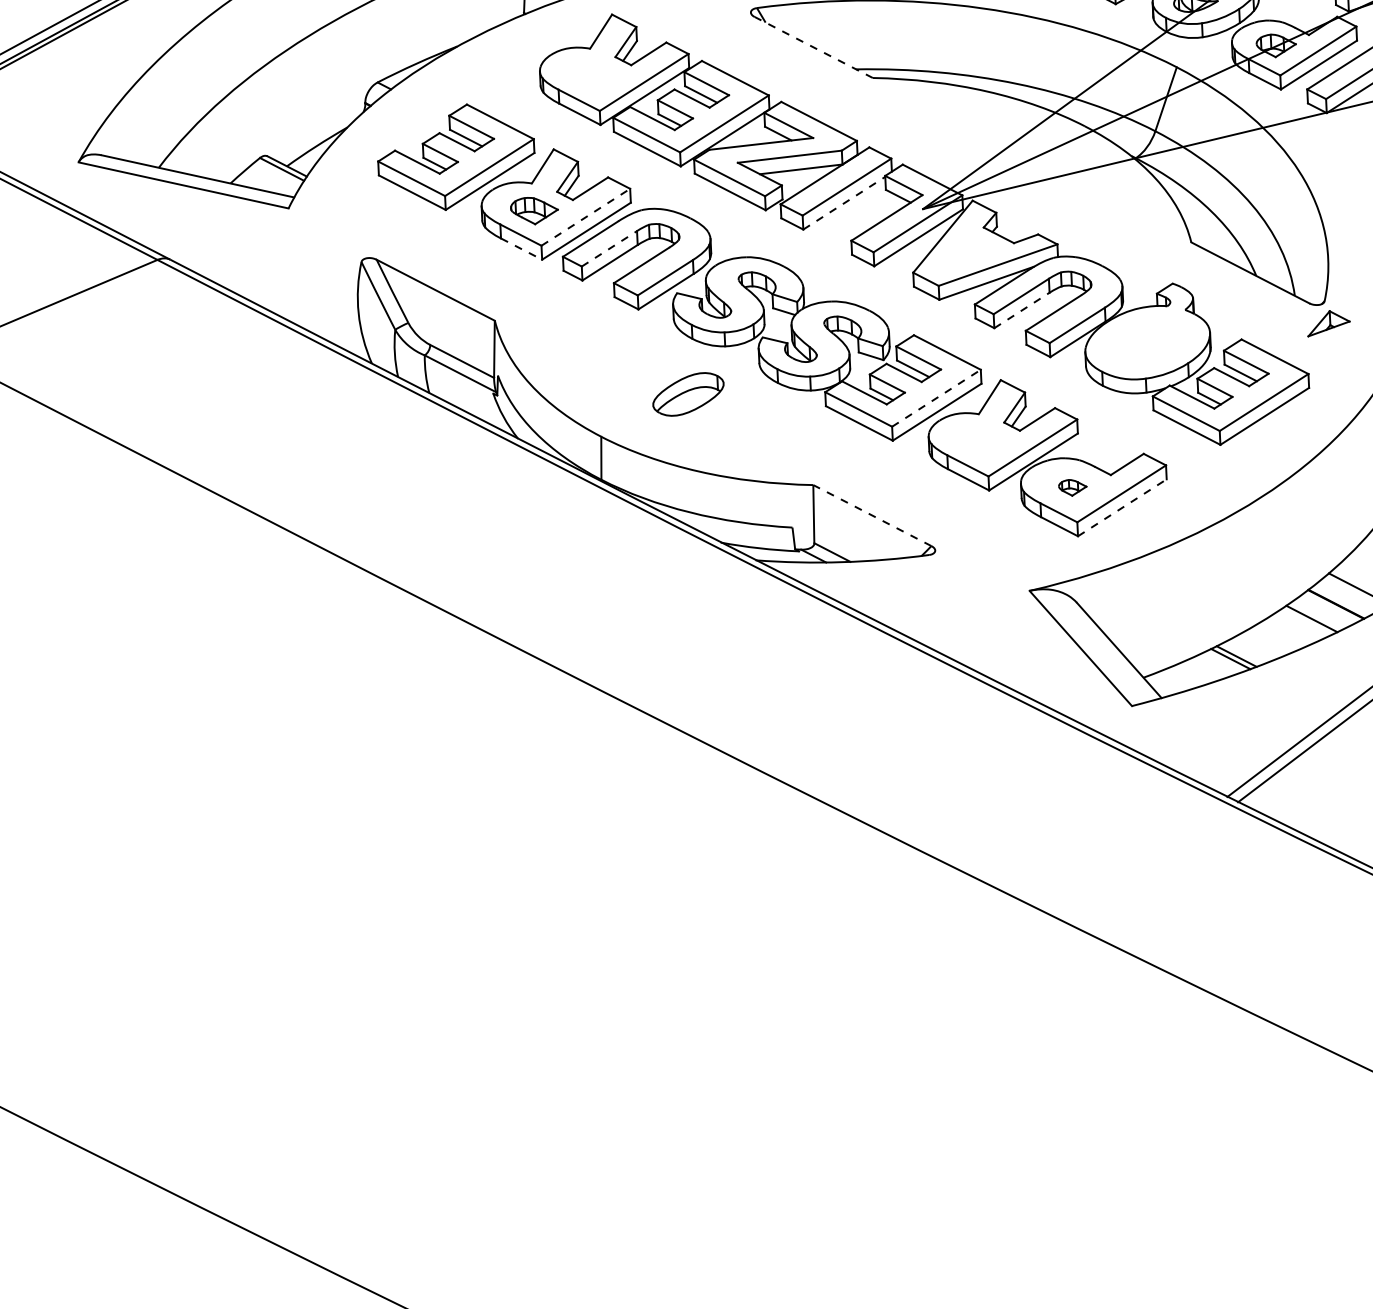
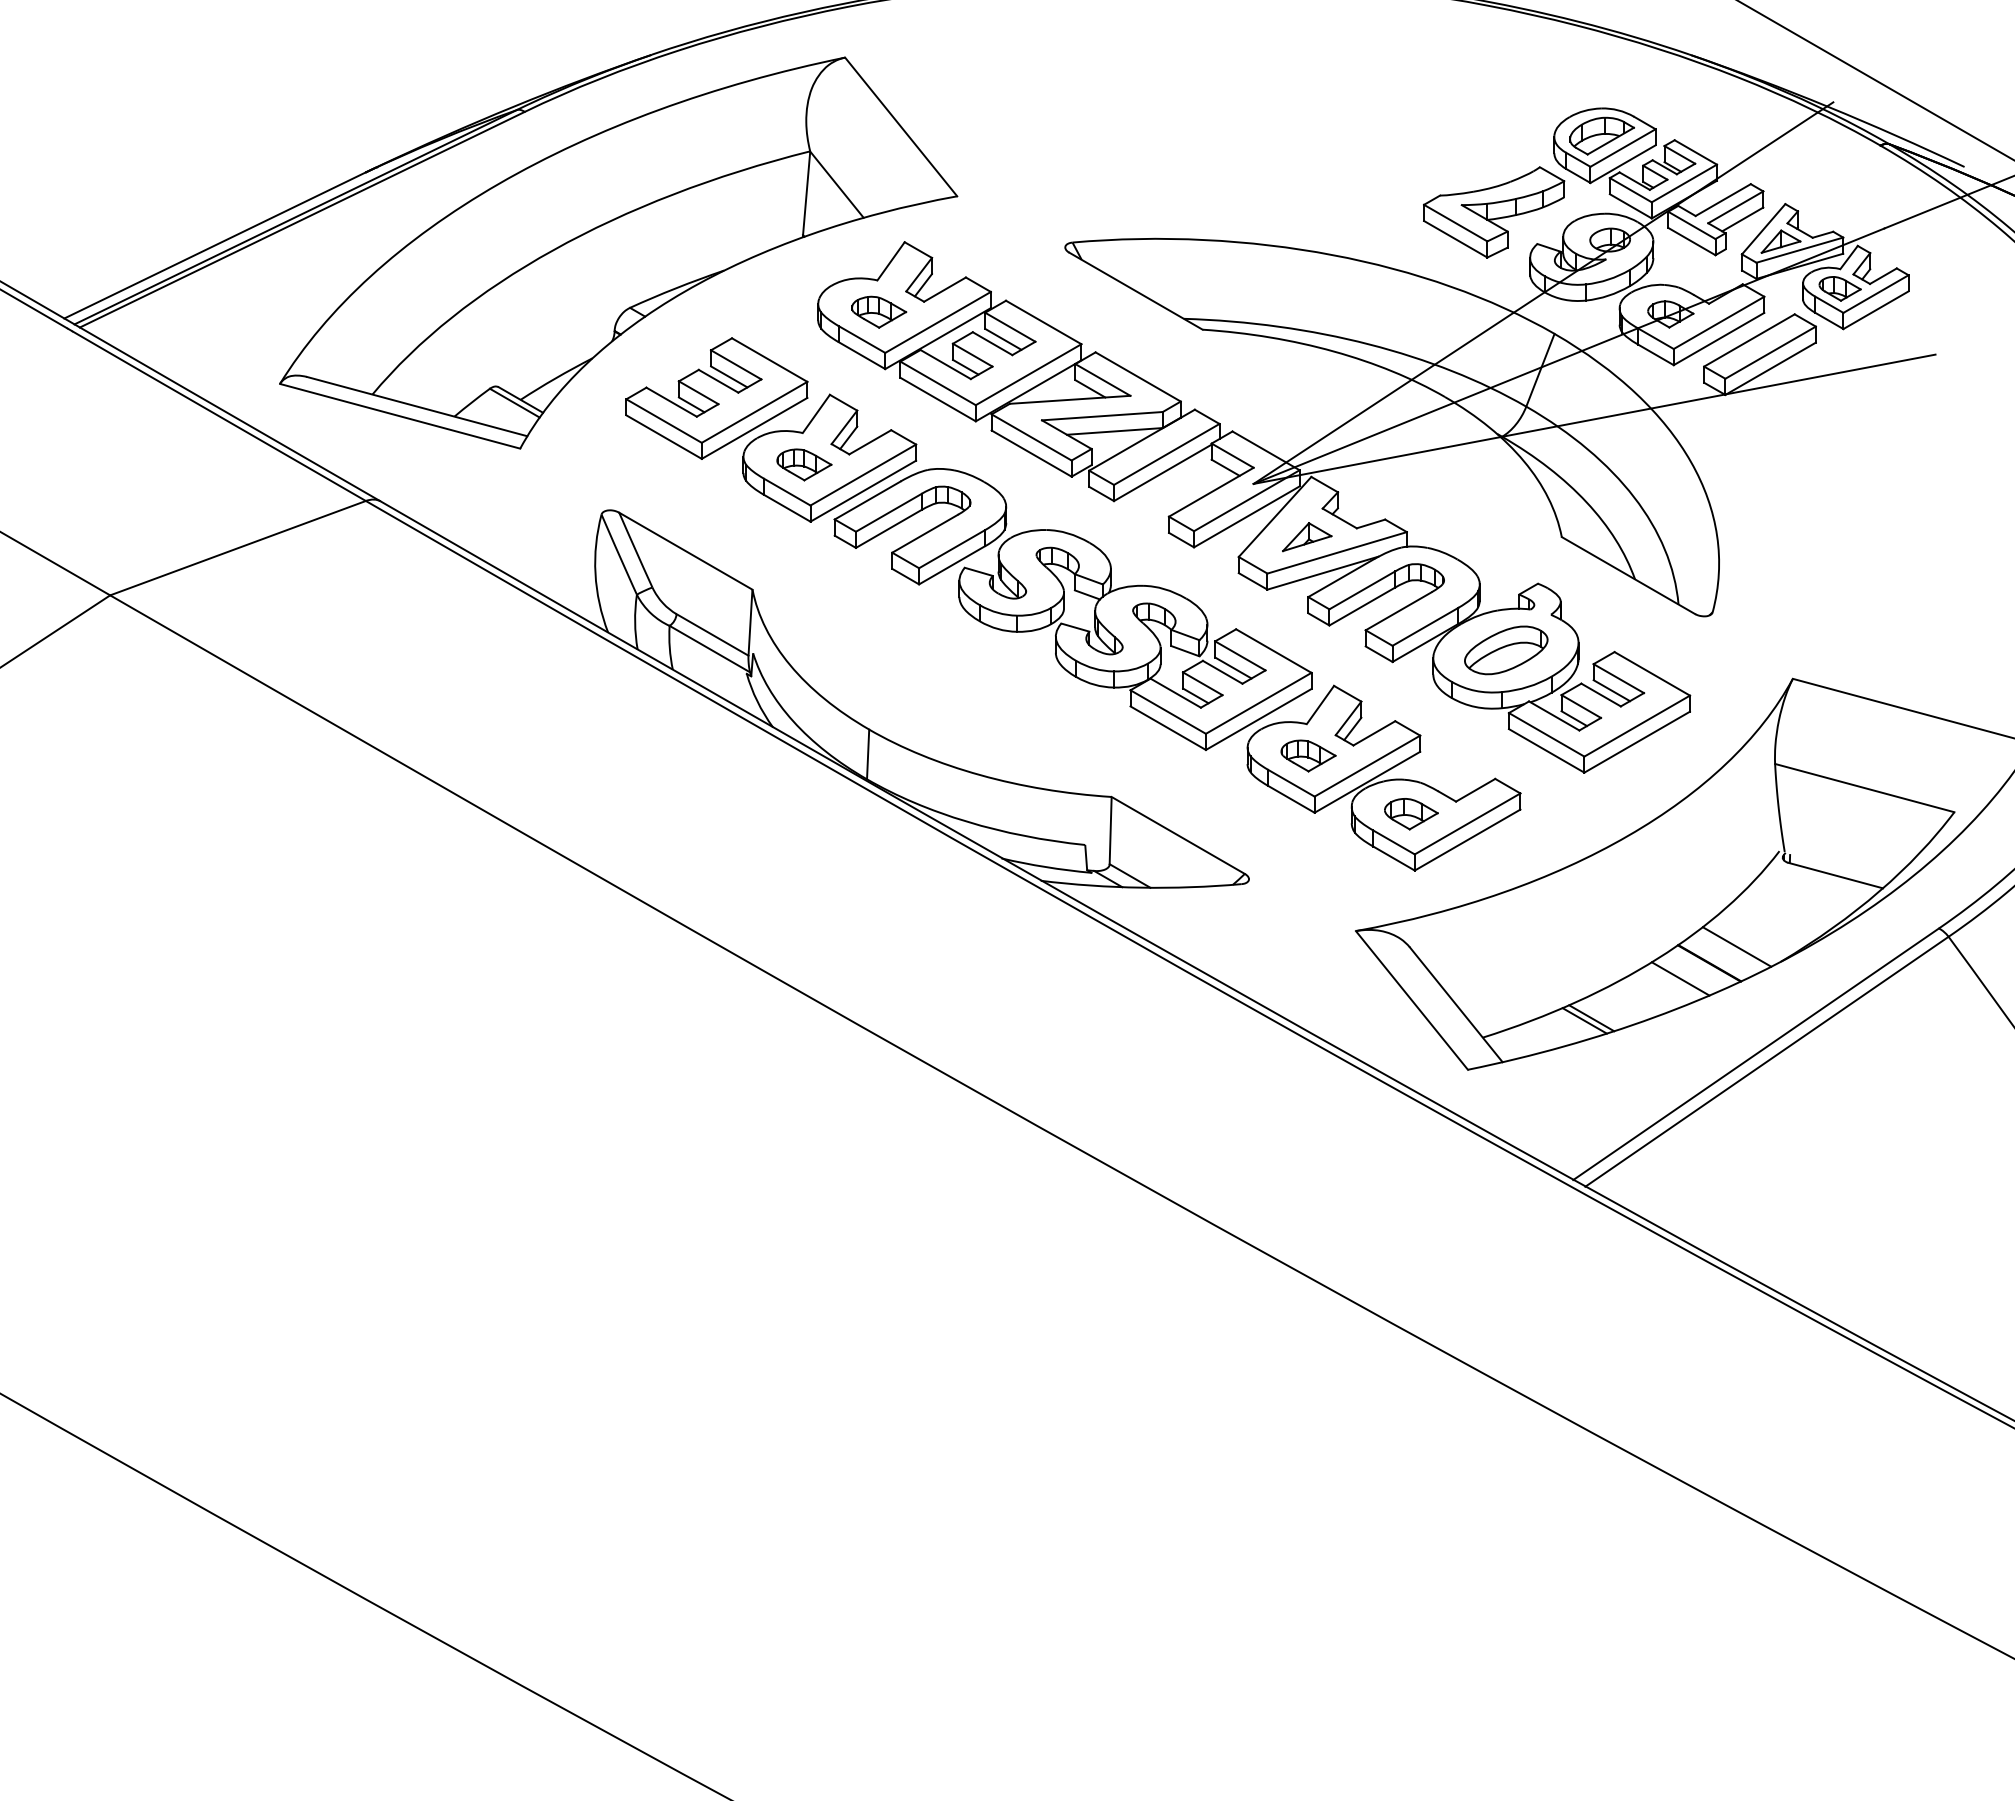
line: (814, 47) -> (1136, 291), dashed -> solid
part: (593, 75) -> (879, 311), added
line: (844, 202) -> (1163, 472), dashed -> solid
line: (586, 217) -> (863, 475), dashed -> solid
line: (609, 248) -> (888, 512), dashed -> solid
line: (521, 249) -> (787, 508), dashed -> solid
line: (1022, 310) -> (1362, 606), dashed -> solid
part: (1328, 323) -> (1307, 537), moved
part: (688, 394) -> (1506, 650), moved
line: (936, 398) -> (1258, 703), dashed -> solid
part: (981, 441) -> (1308, 755), added
part: (1072, 487) -> (1411, 814), size x1.67
line: (1122, 508) -> (1467, 840), dashed -> solid
line: (872, 515) -> (1178, 835), dashed -> solid

